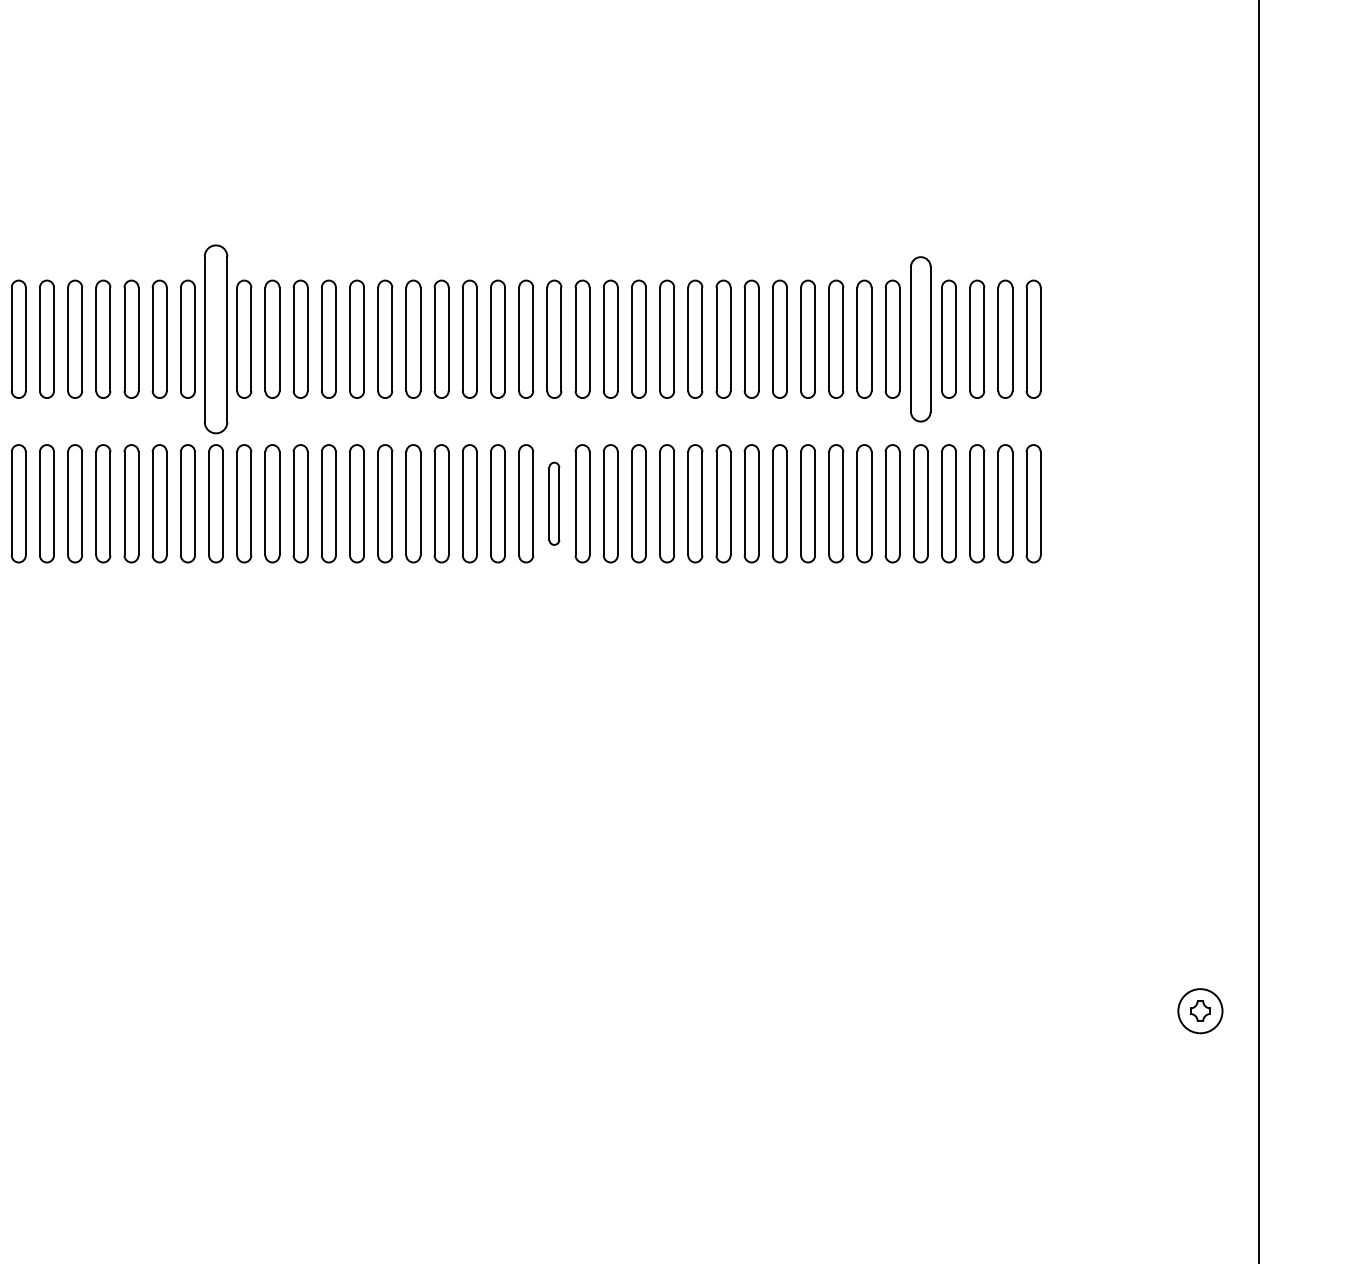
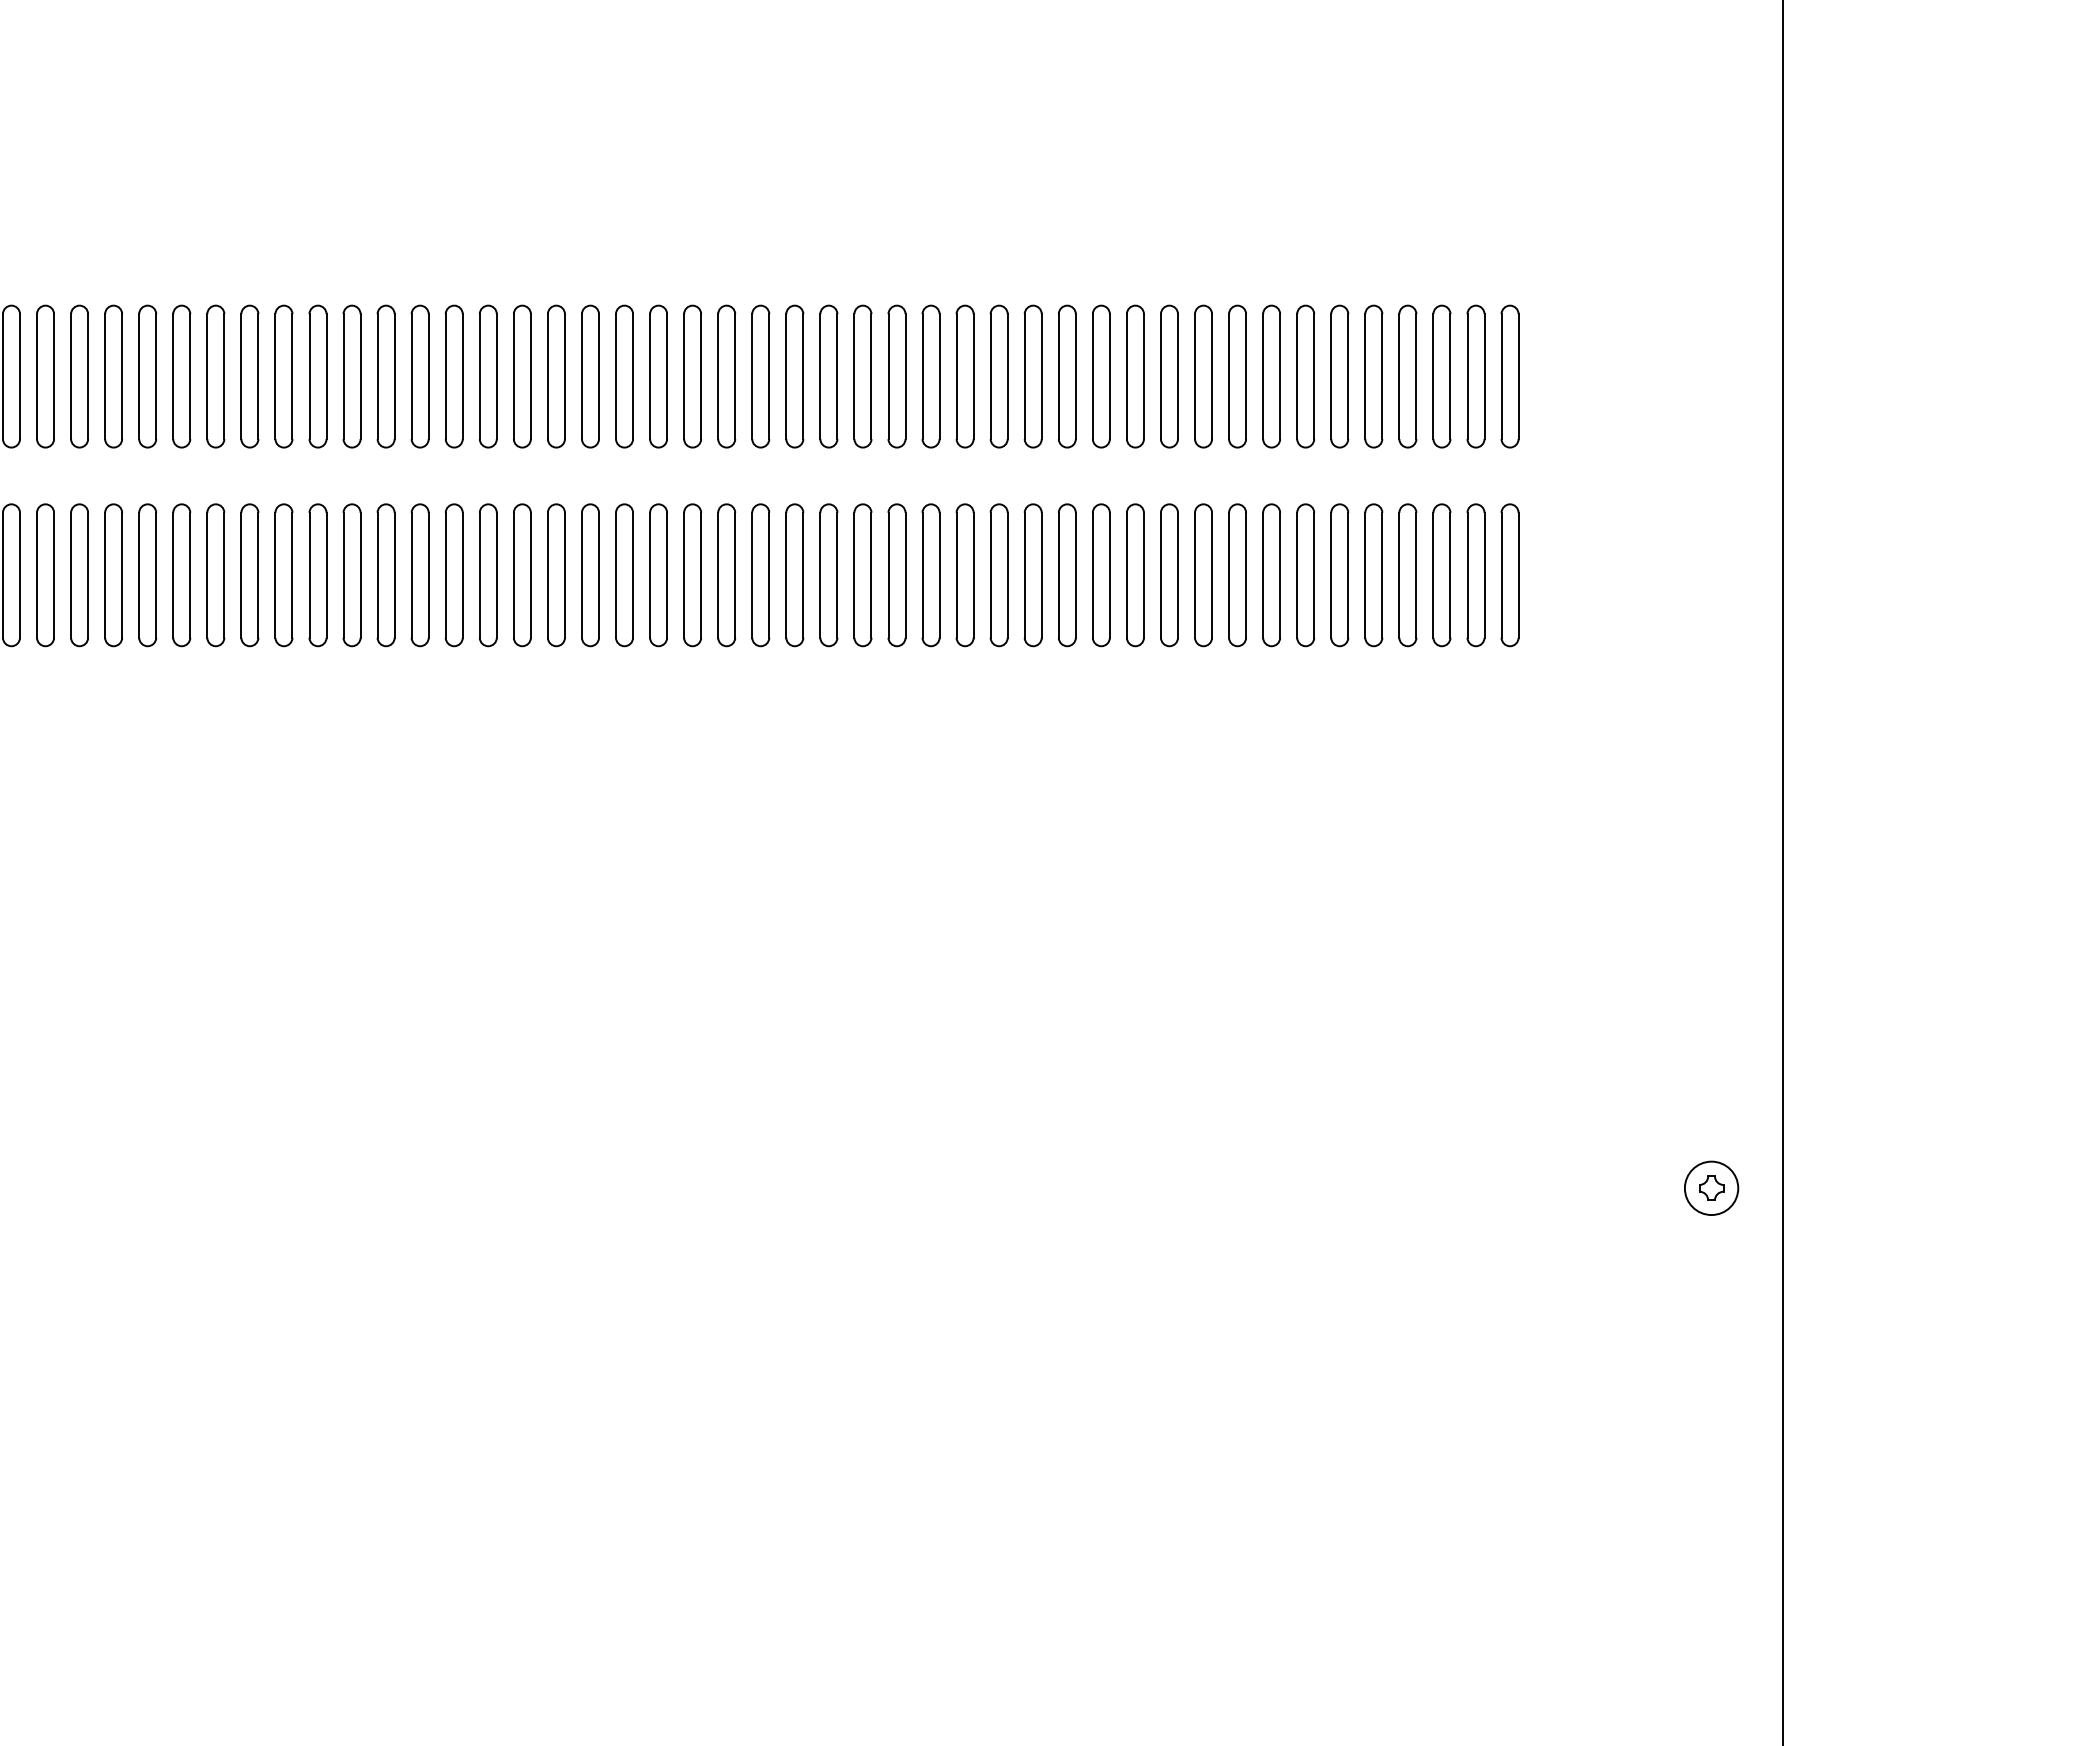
part: (216, 339) -> (522, 376), size x0.62
part: (920, 339) -> (1373, 376), size x0.71
part: (553, 503) -> (930, 575), size x1.43

